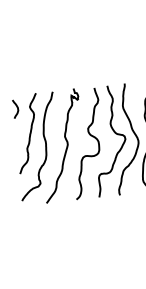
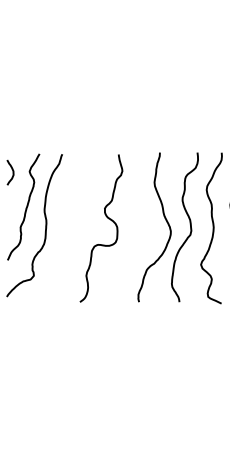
curve: (115, 133) -> (140, 218), removed
curve: (66, 146) -> (73, 229), removed

